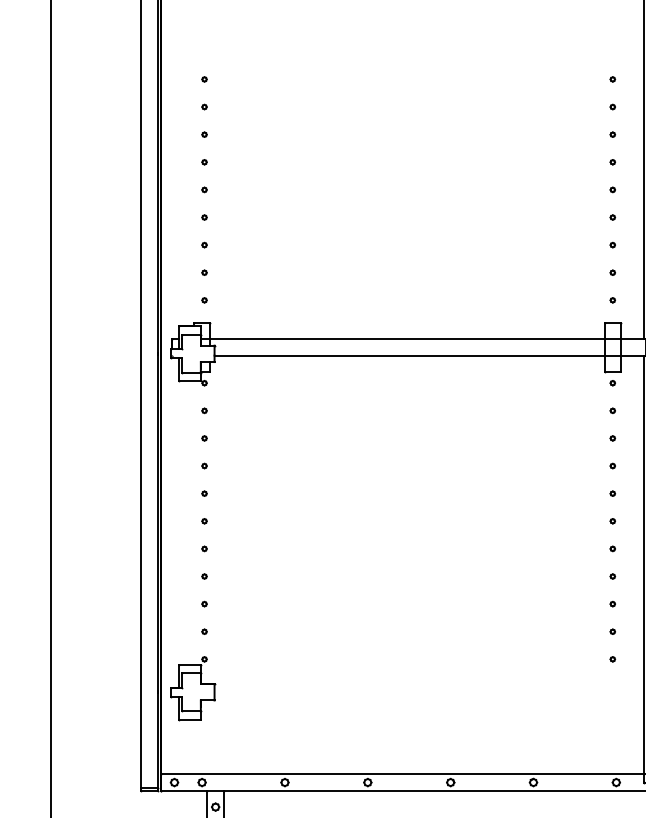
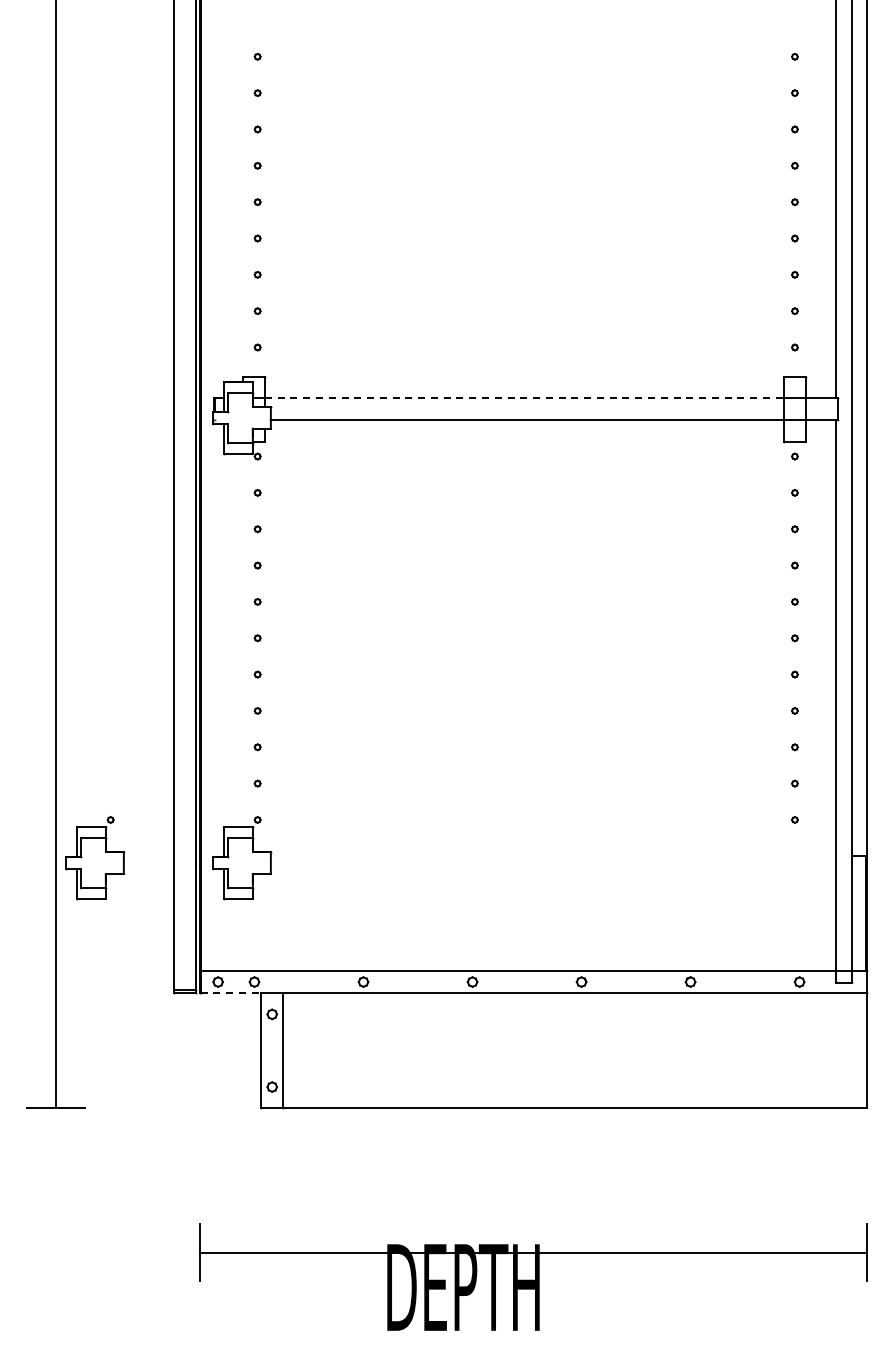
line: (407, 339) -> (524, 398), solid -> dashed
part: (81, 688) -> (95, 858), added
line: (184, 791) -> (231, 993), solid -> dashed

